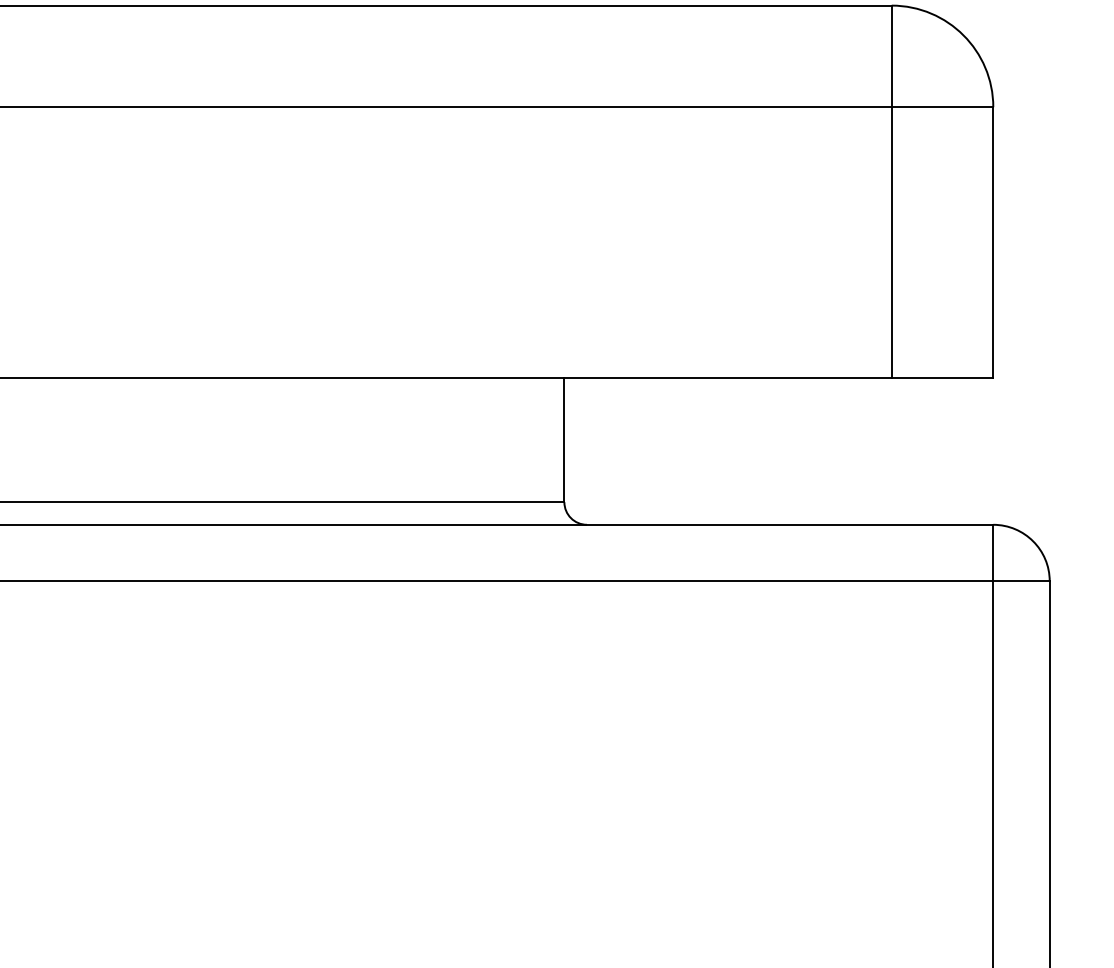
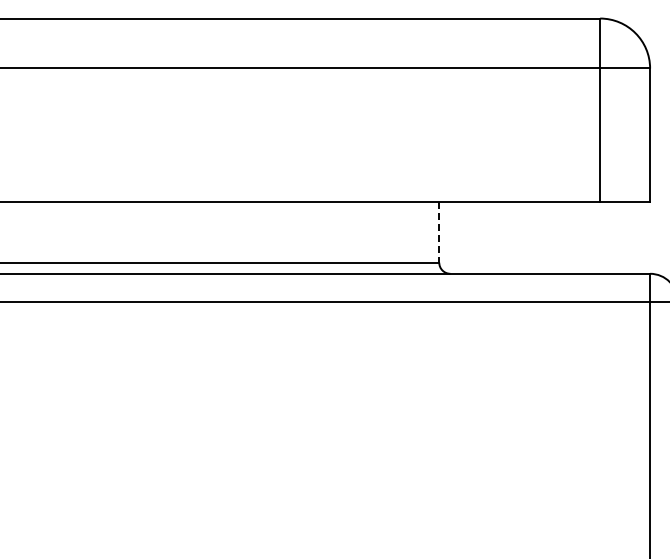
line: (564, 440) -> (439, 232), solid -> dashed

